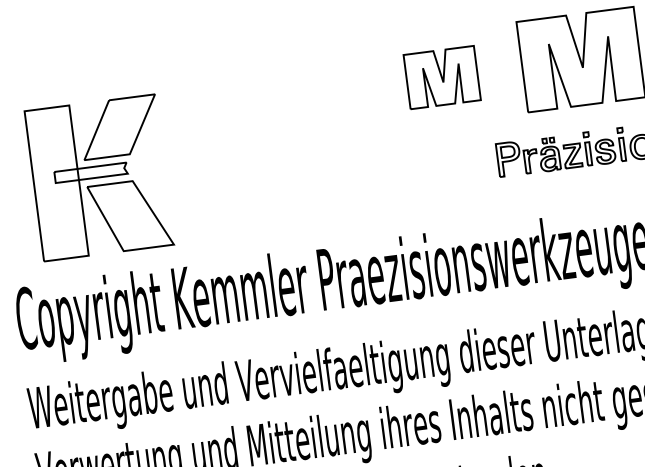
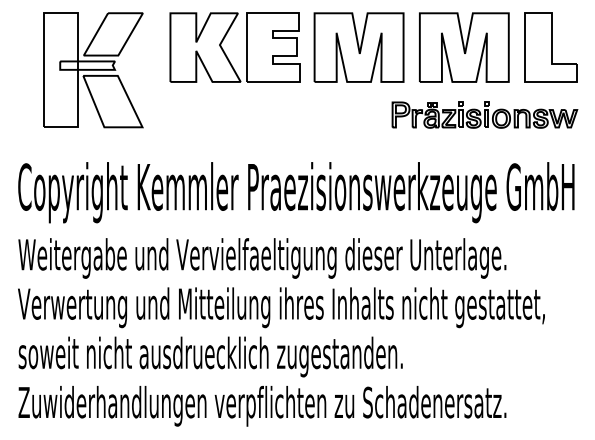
part: (441, 77) -> (358, 47), size x1.67
part: (267, 106) -> (225, 52), added
part: (99, 178) -> (93, 70), moved

